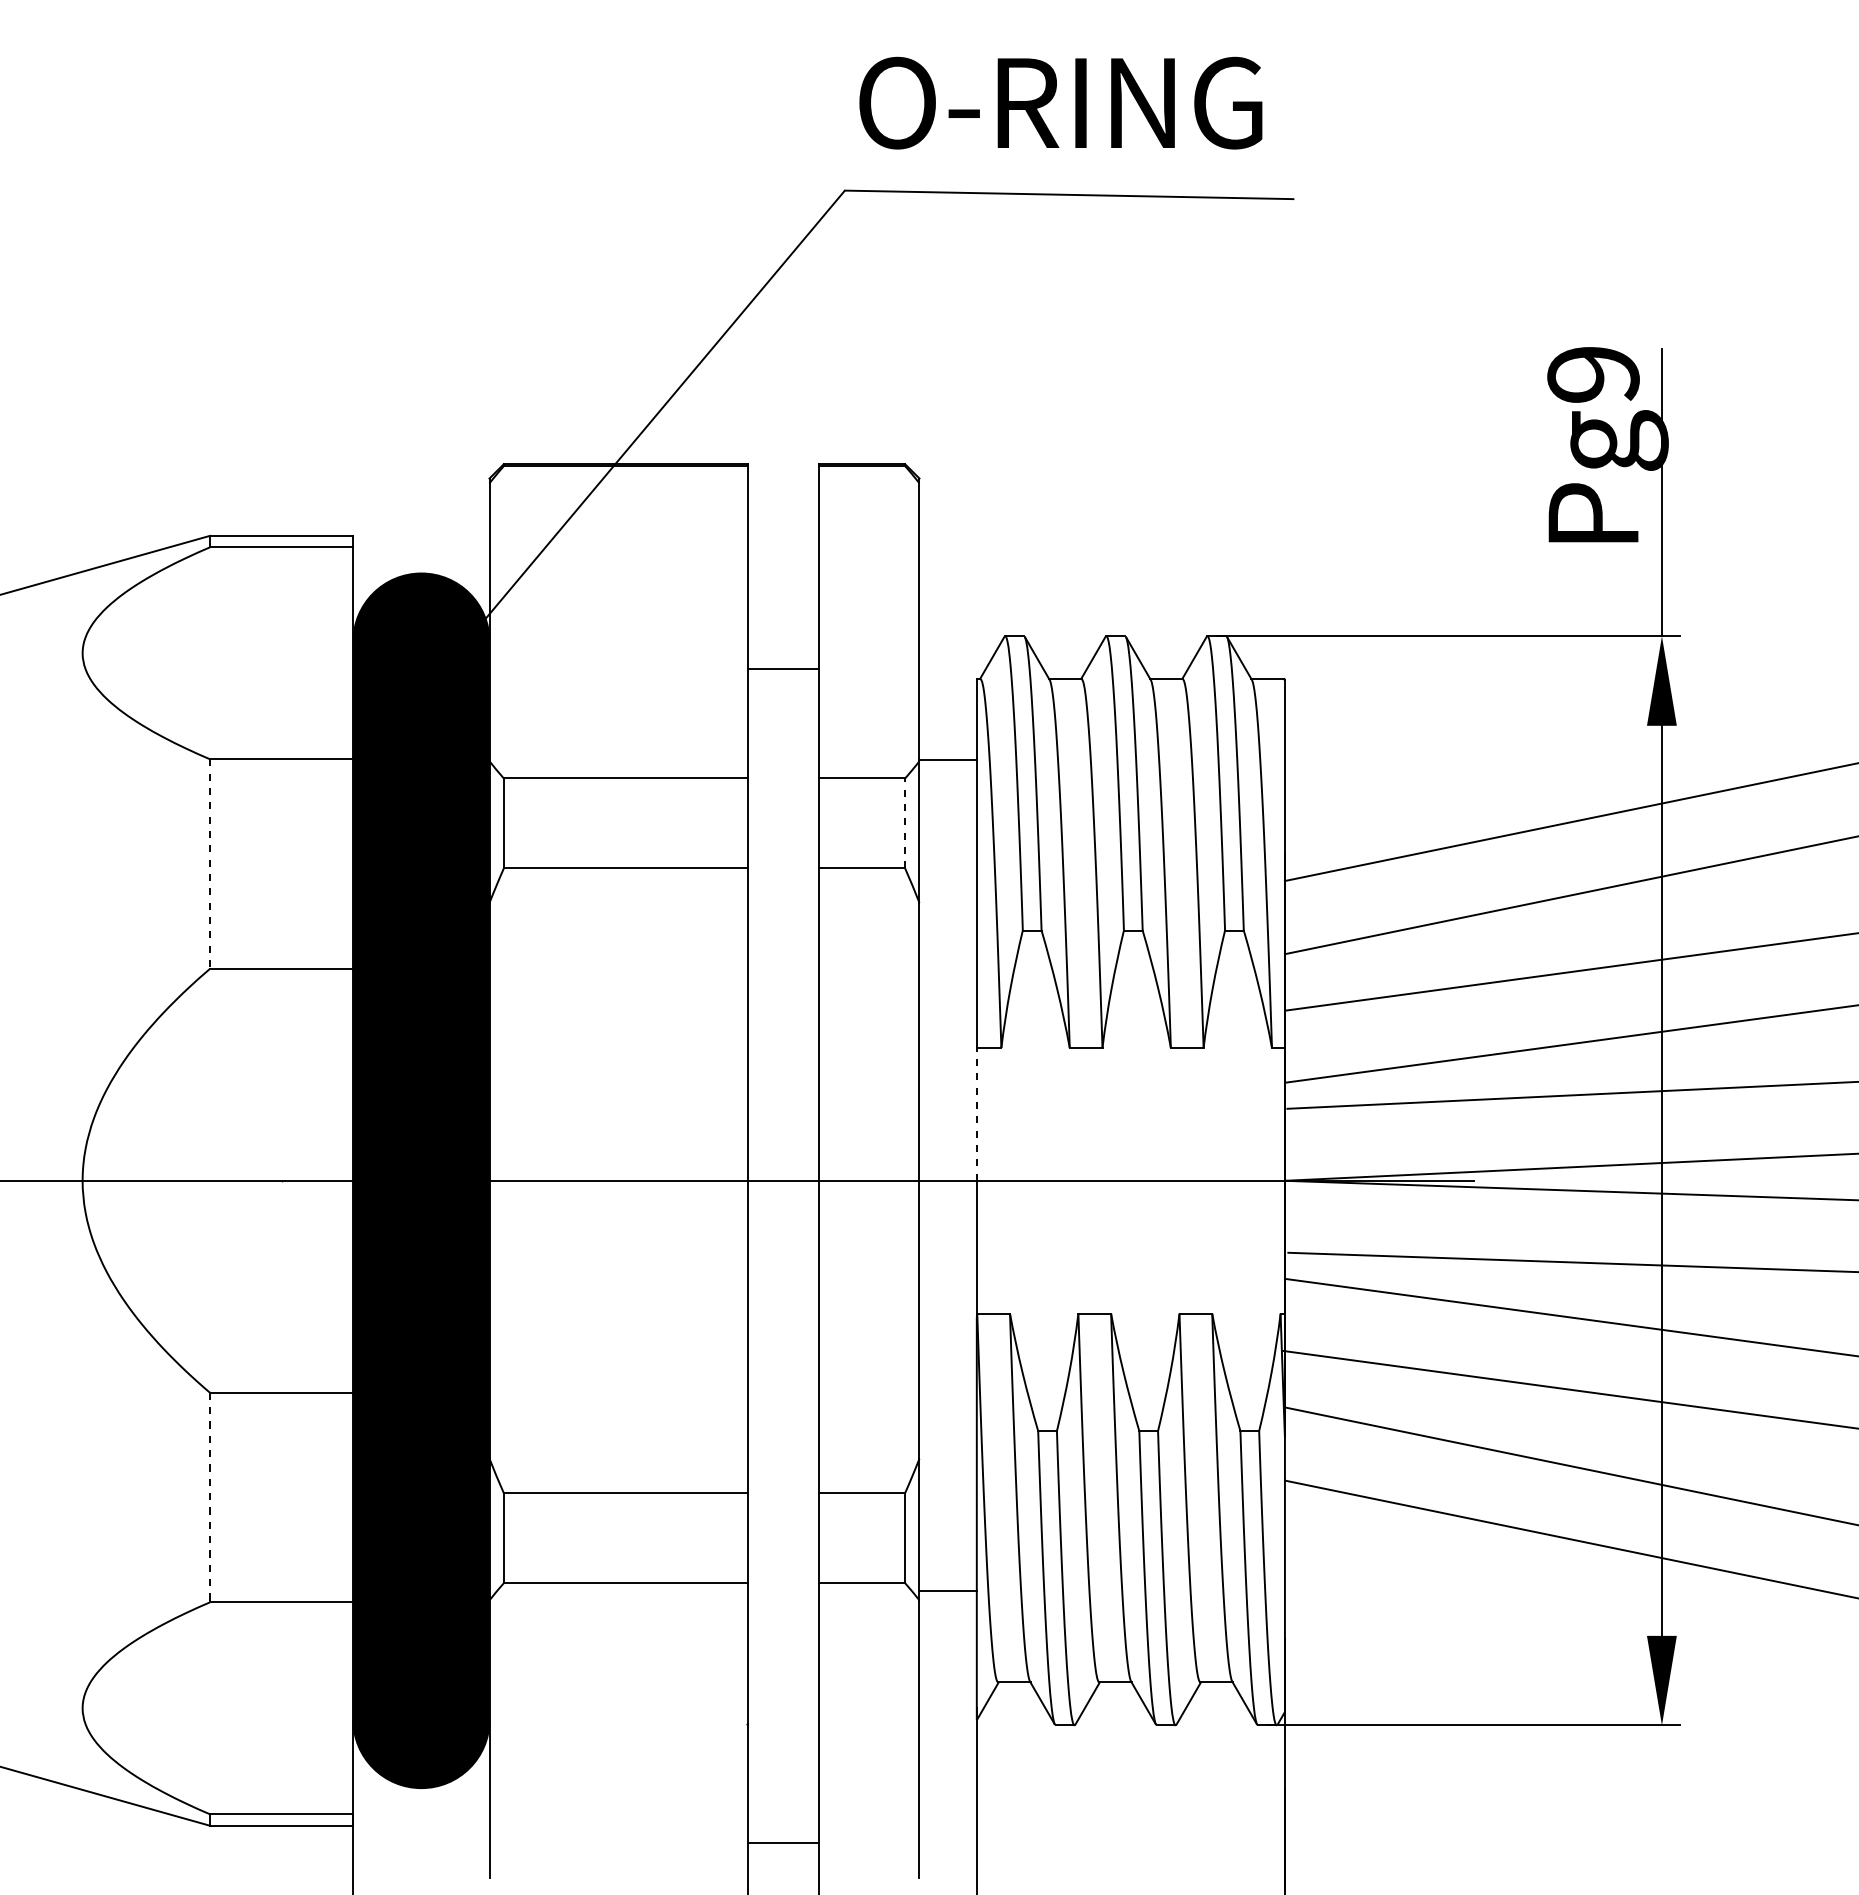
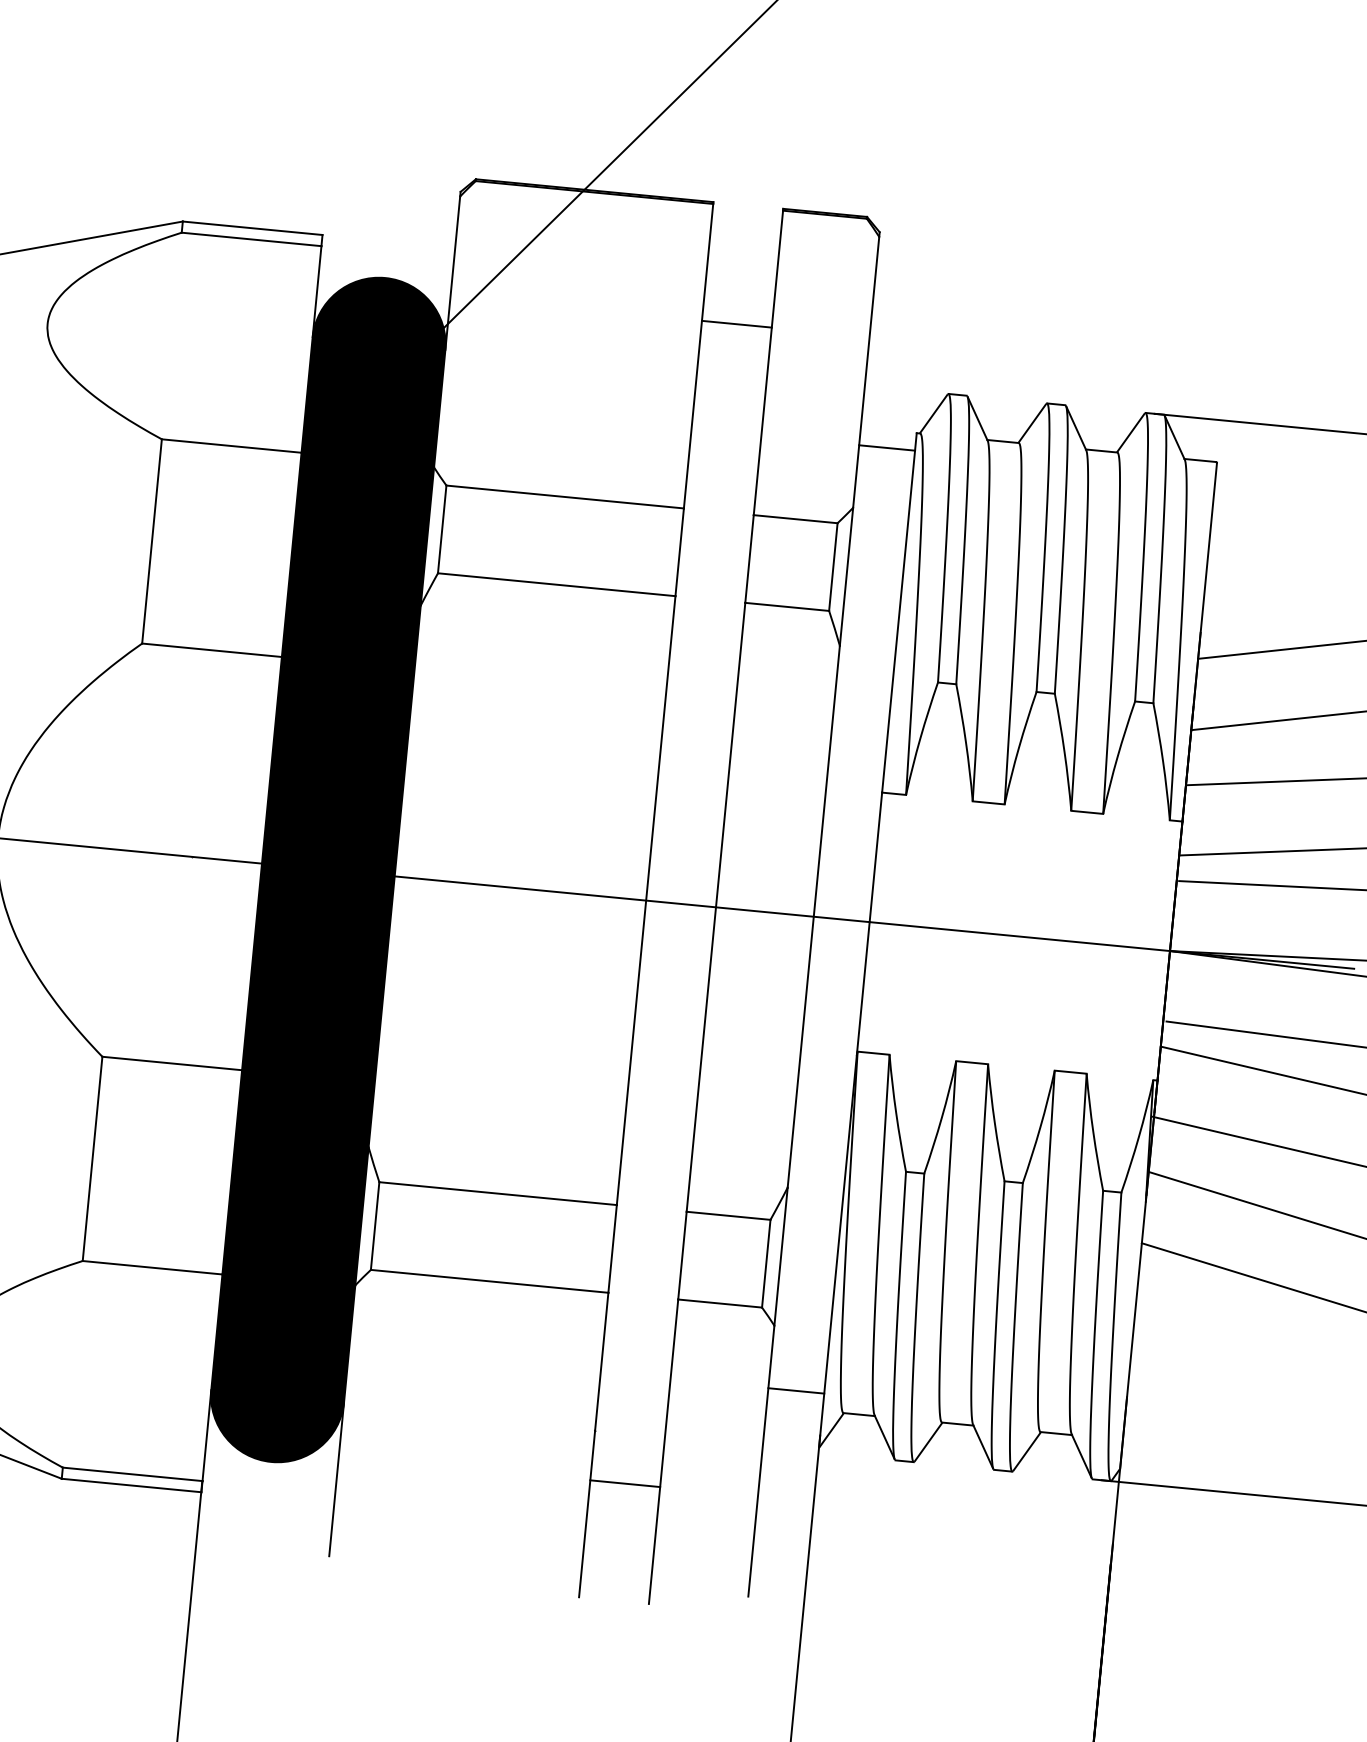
line: (783, 669) -> (737, 324), moved
line: (947, 760) -> (886, 448), moved
line: (905, 823) -> (833, 567), dashed -> solid
line: (210, 864) -> (152, 541), dashed -> solid
line: (976, 1113) -> (875, 856), dashed -> solid
line: (210, 1497) -> (93, 1158), dashed -> solid
line: (947, 1590) -> (795, 1390), moved
line: (783, 1842) -> (625, 1483), moved

